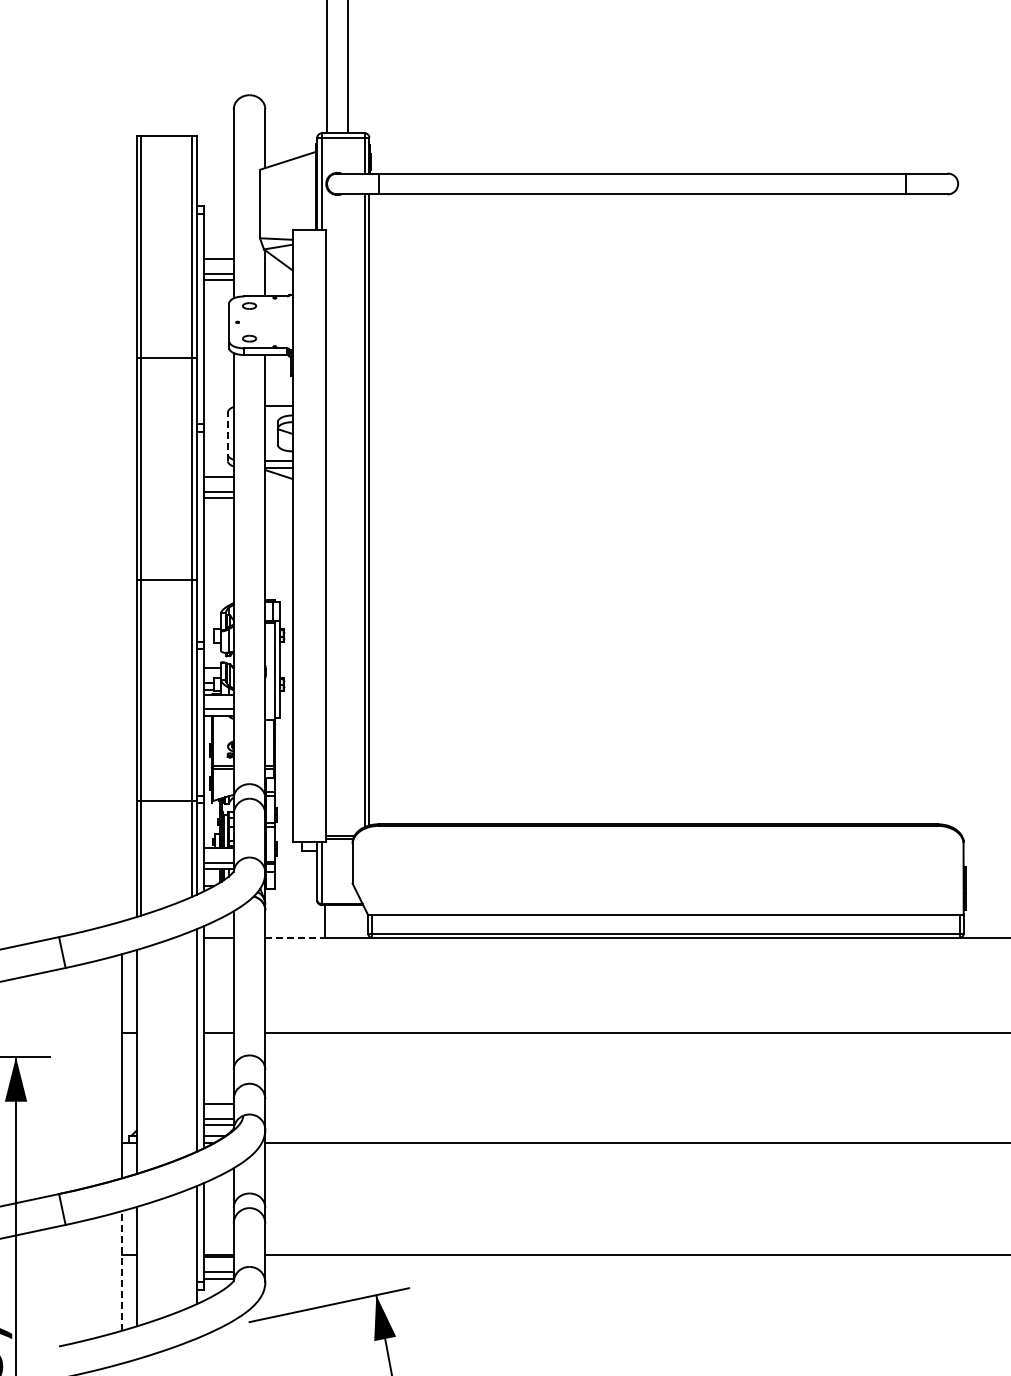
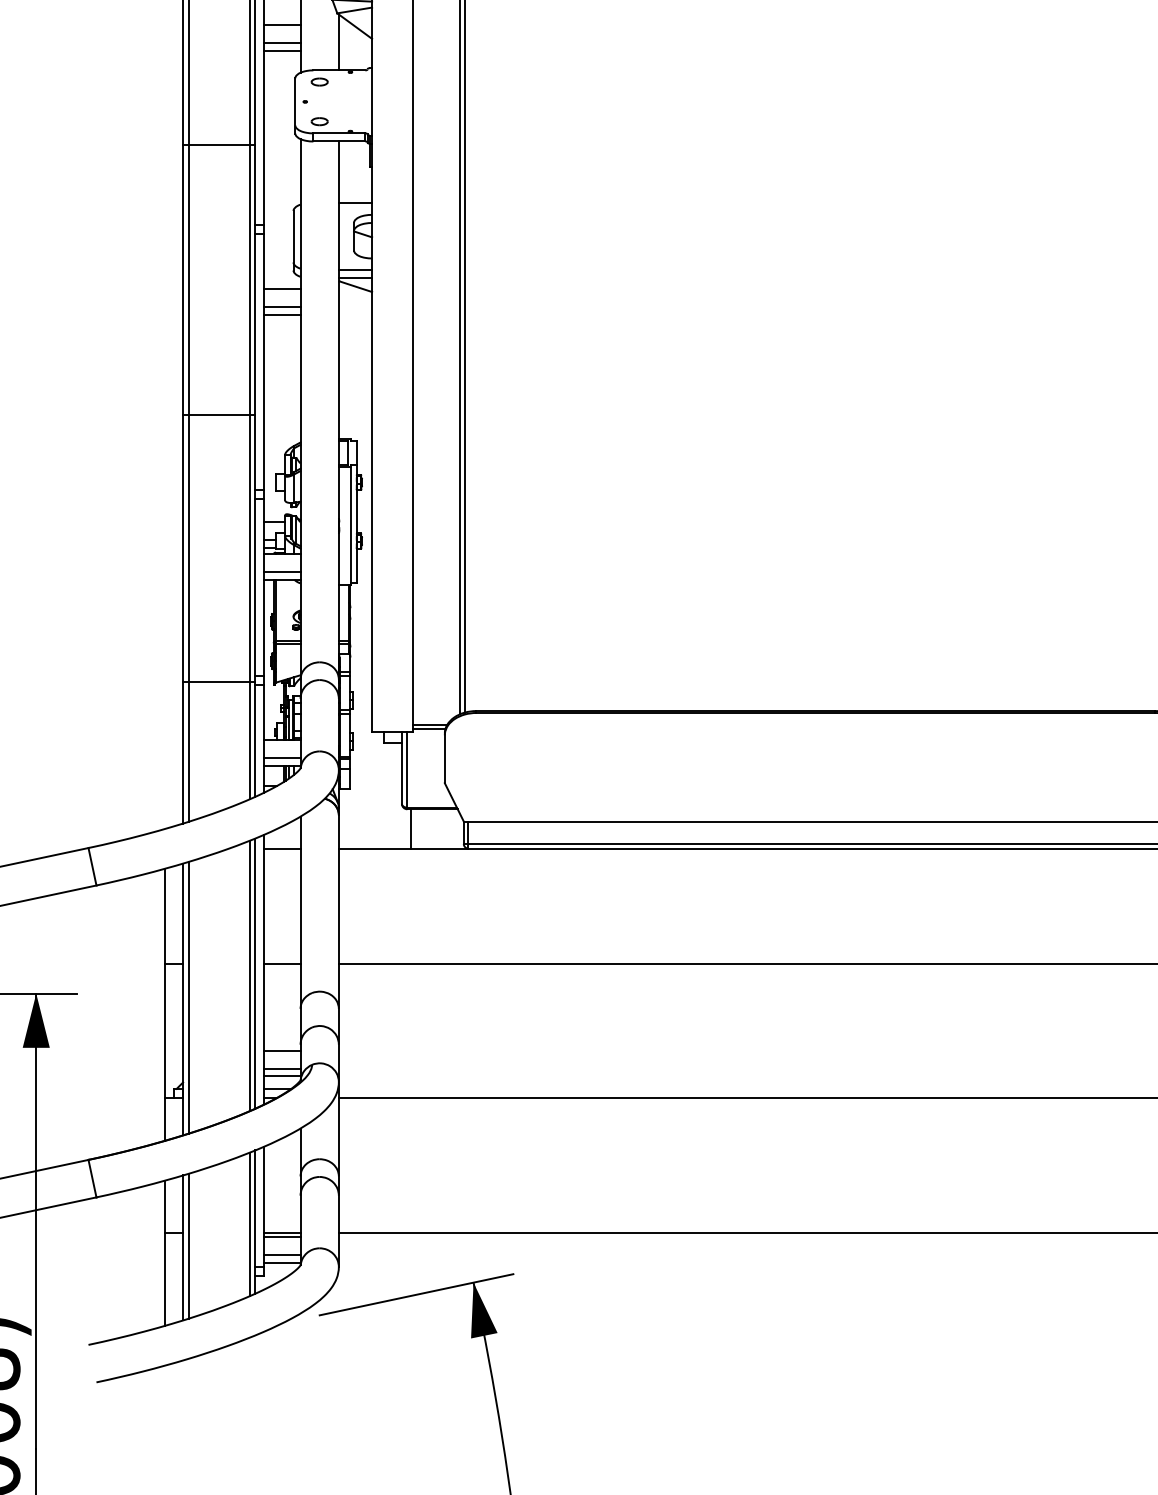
line: (227, 436) -> (292, 240), dashed -> solid
line: (295, 937) -> (375, 848), dashed -> solid
line: (192, 1042) -> (250, 975), added
line: (141, 1060) -> (188, 997), added
line: (192, 1247) -> (250, 1224), added
line: (141, 1264) -> (188, 1245), added
line: (122, 1270) -> (165, 1252), dashed -> solid

